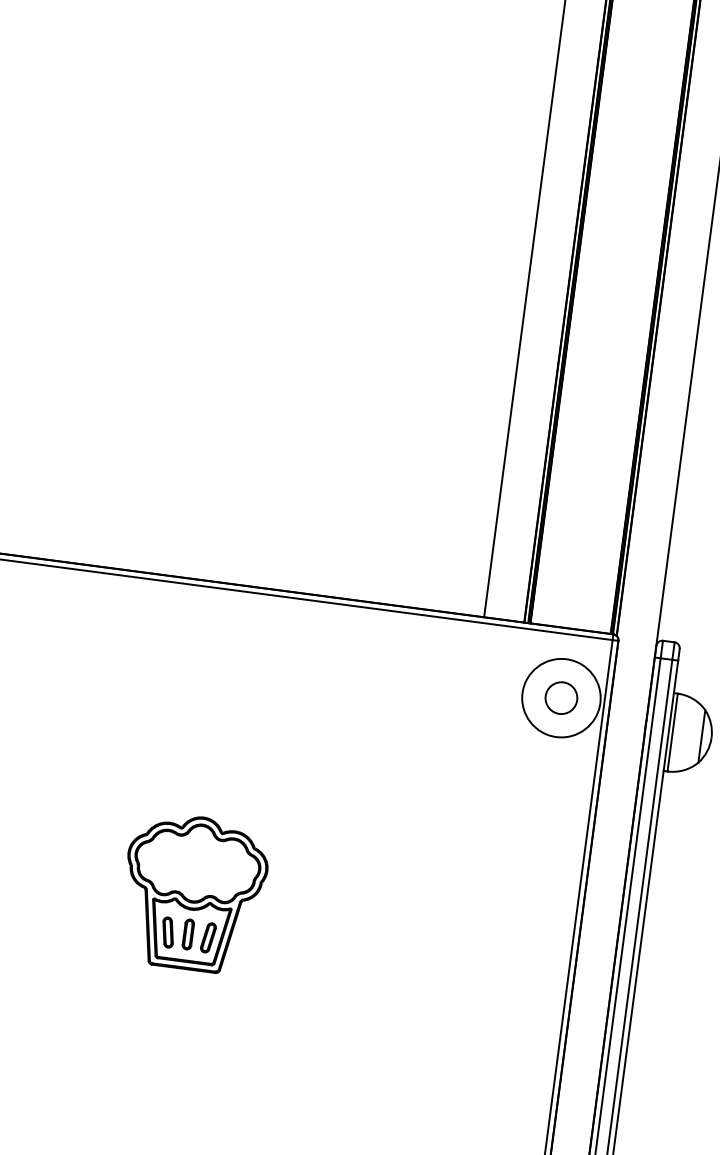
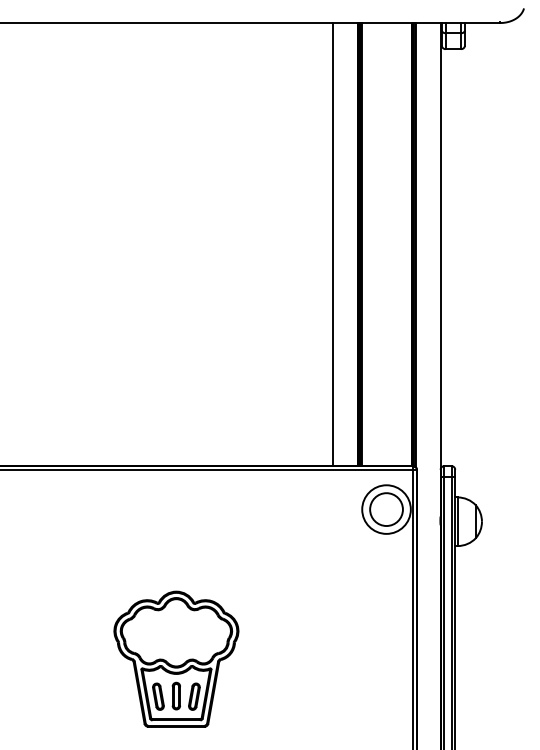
circle: (561, 698) -> (386, 509), size x1.67
part: (194, 892) -> (176, 658), size x1.43

